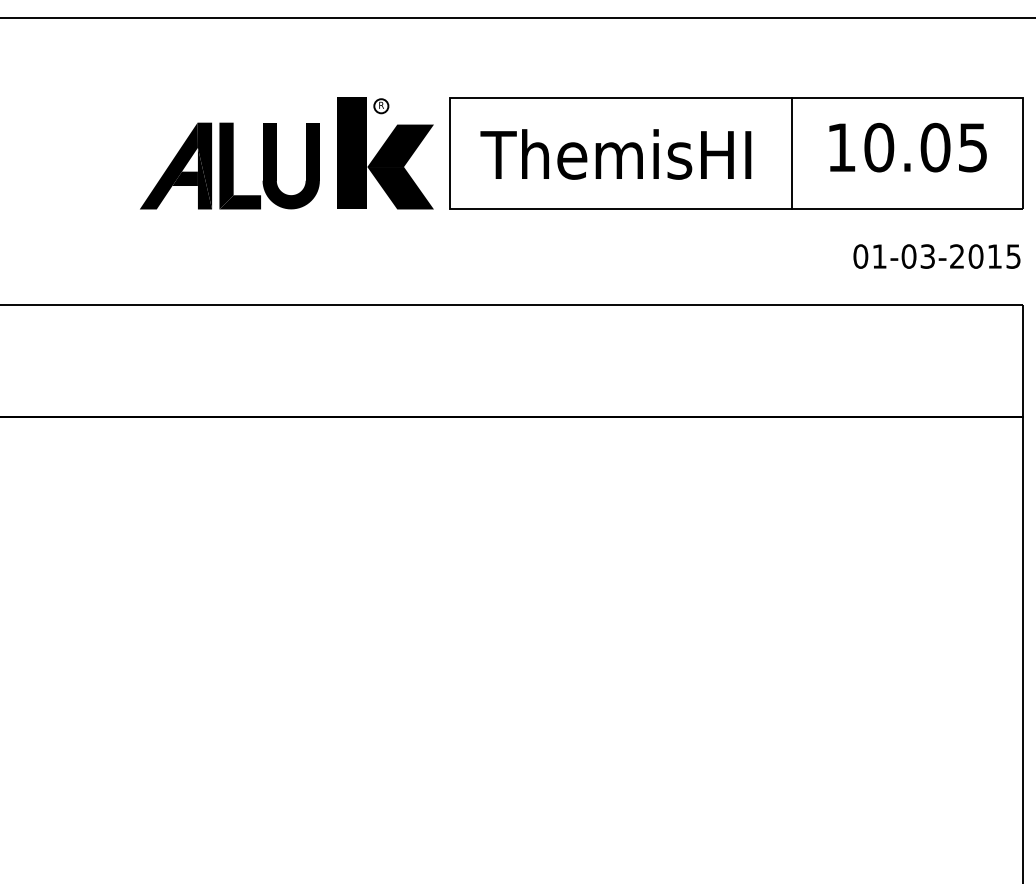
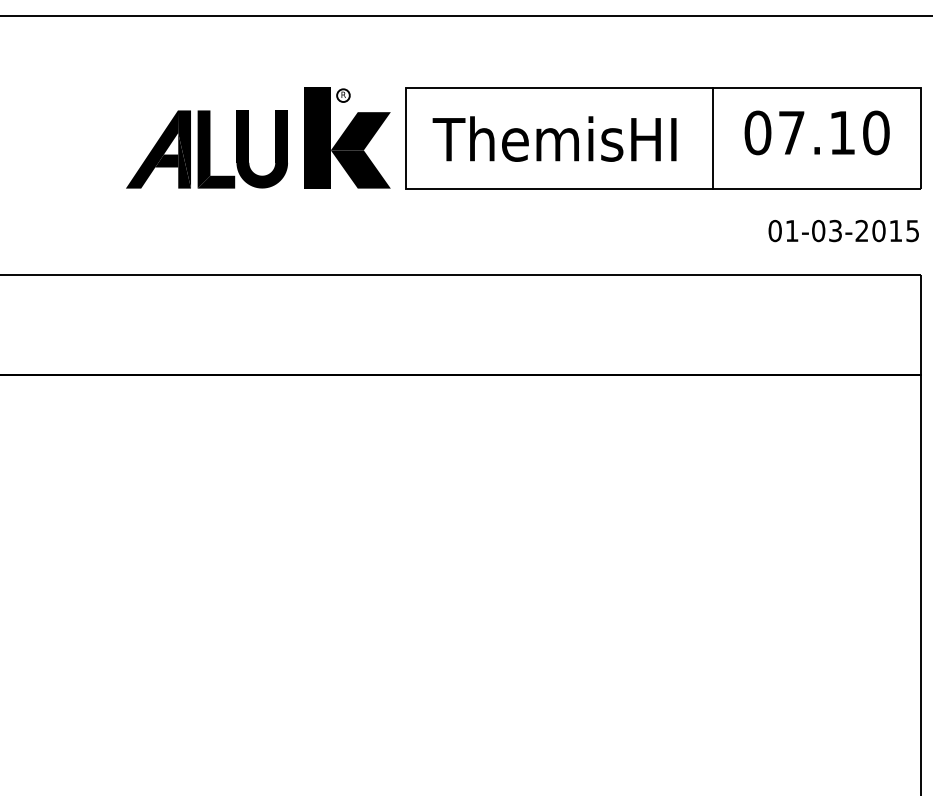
text: (906, 147) -> (816, 132), 10.05 -> 07.10

